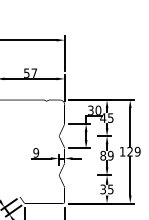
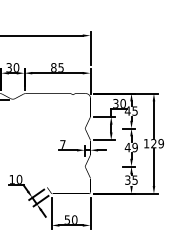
text: (30, 73) -> (57, 67), 57 -> 85
text: (35, 152) -> (62, 144), 9 -> 7
text: (102, 155) -> (127, 147), 89 -> 49

